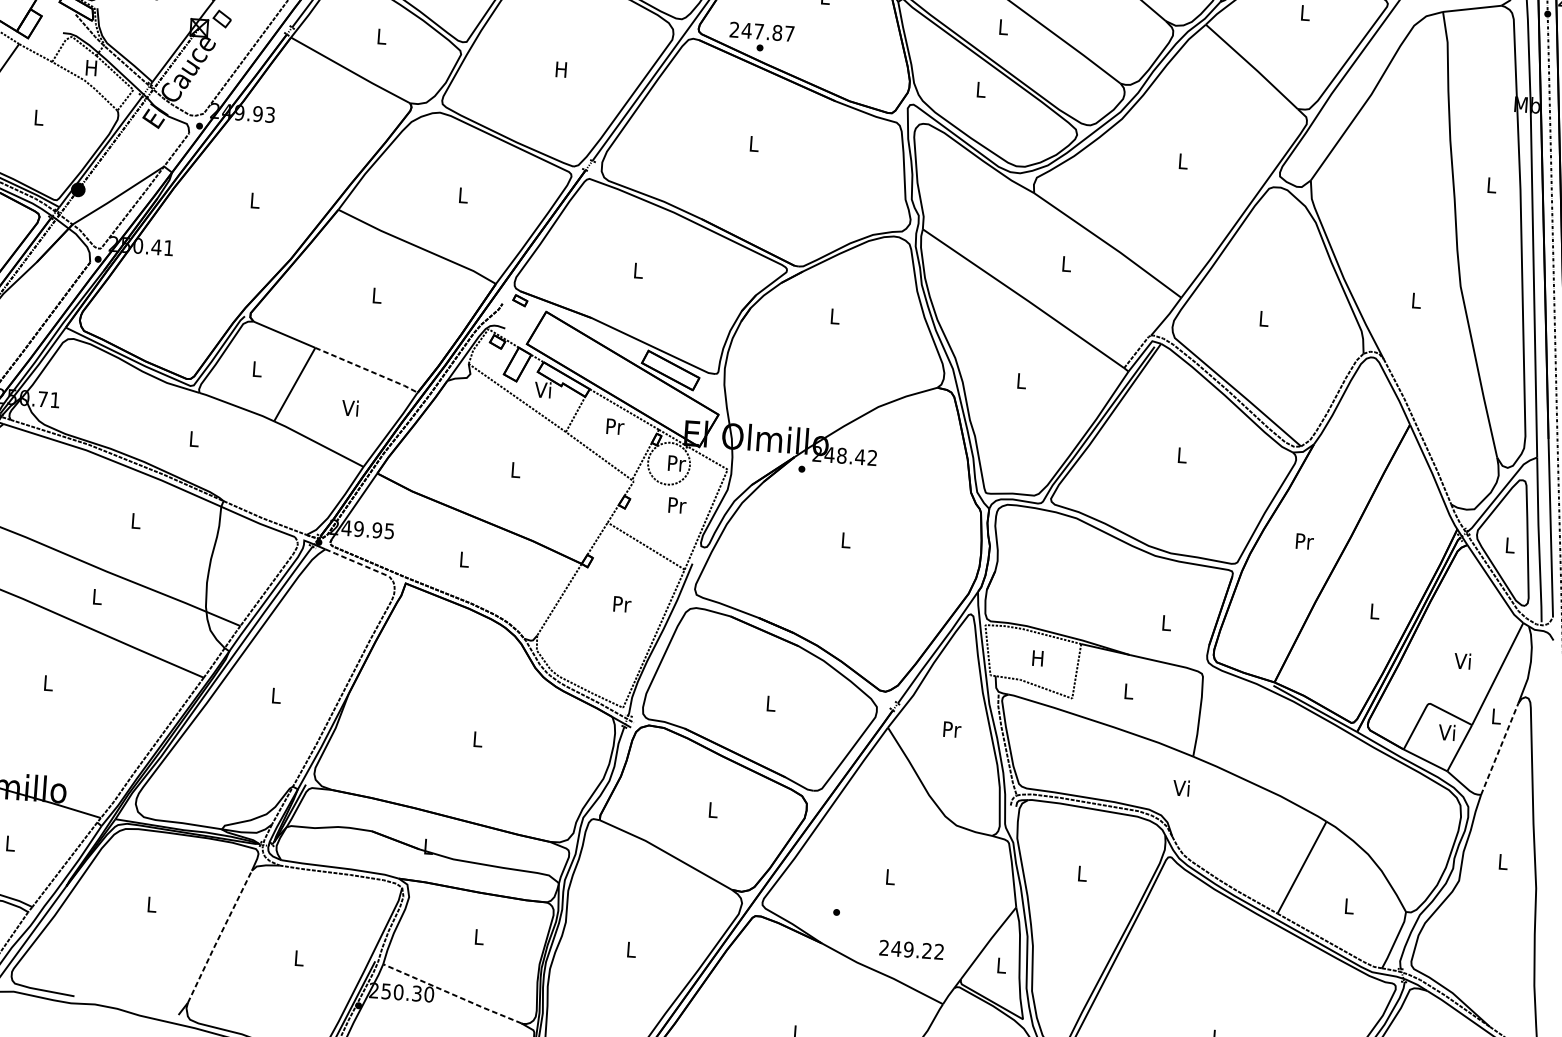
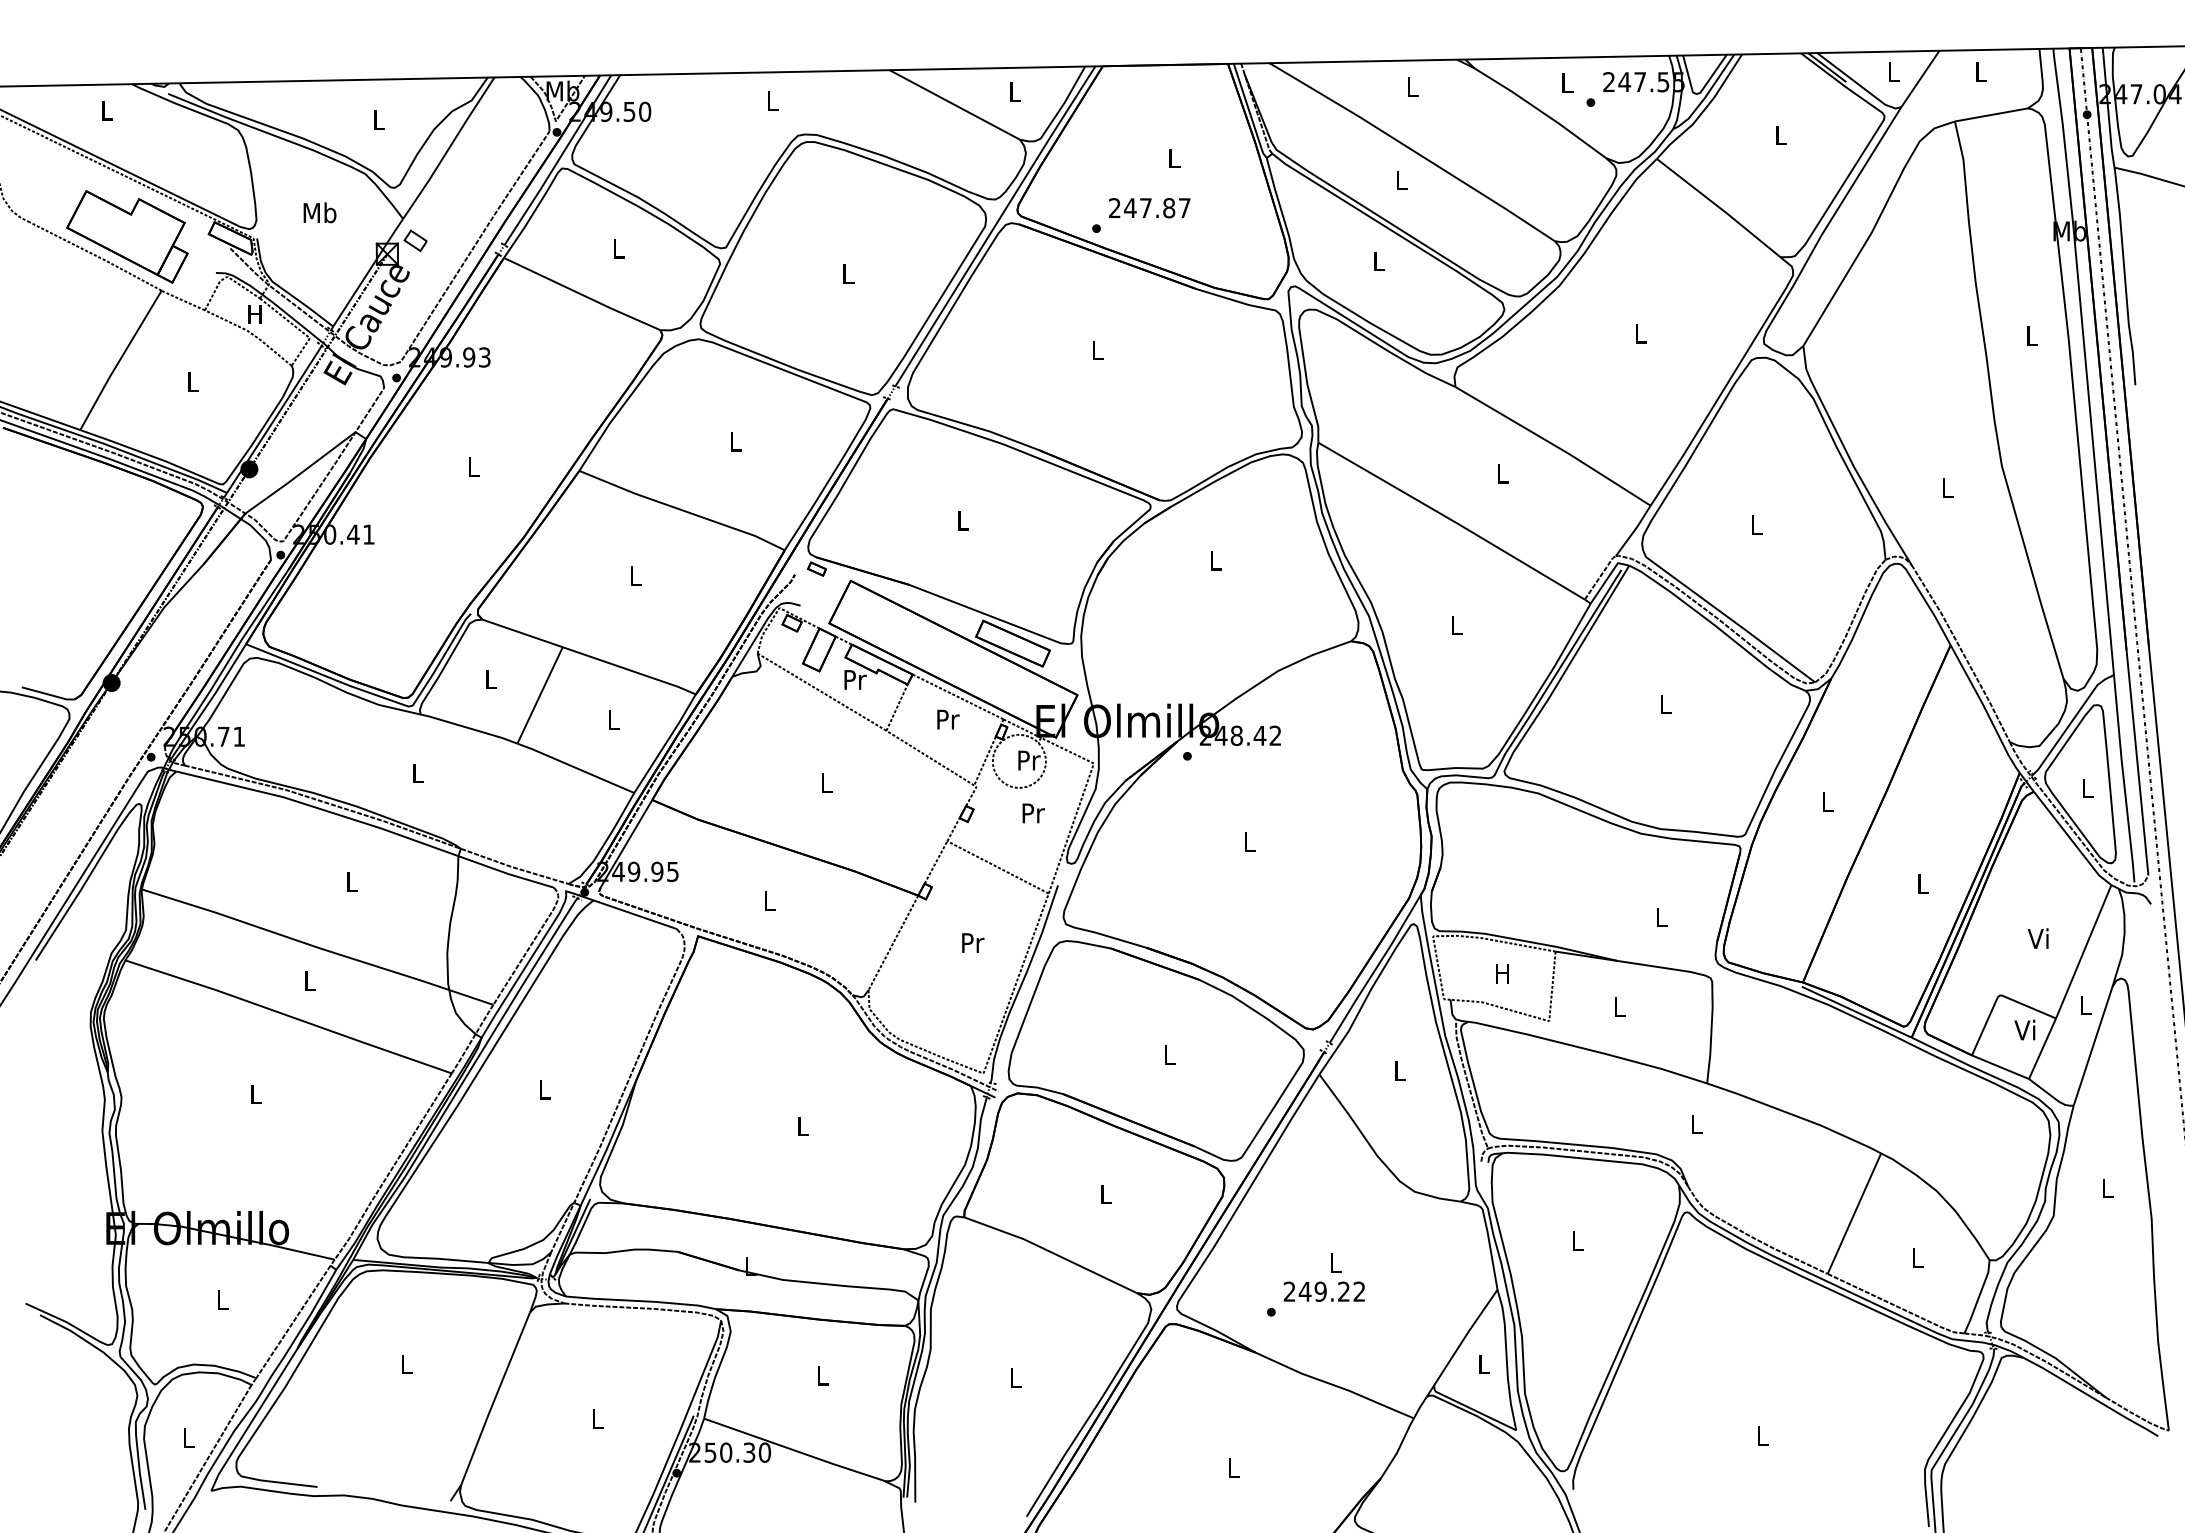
text: (761, 32) -> (1149, 208), moved
text: (561, 69) -> (847, 273), H -> L
line: (367, 370) -> (630, 670), dashed -> solid
text: (543, 389) -> (854, 679), Vi -> Pr
text: (349, 407) -> (611, 719), Vi -> L
text: (1304, 541) -> (1828, 801), Pr -> L
line: (356, 562) -> (634, 914), dashed -> solid
text: (952, 729) -> (1400, 1071), Pr -> L
line: (1500, 749) -> (2093, 1046), dashed -> solid
text: (1181, 787) -> (1694, 1123), Vi -> L
line: (219, 936) -> (495, 1398), dashed -> solid
text: (910, 949) -> (1323, 1291), moved
line: (452, 994) -> (794, 1450), dashed -> solid

